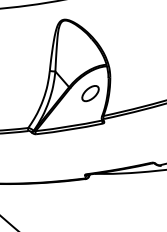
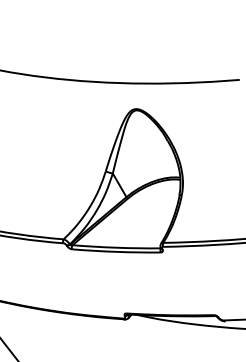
part: (90, 93) -> (152, 210), removed

